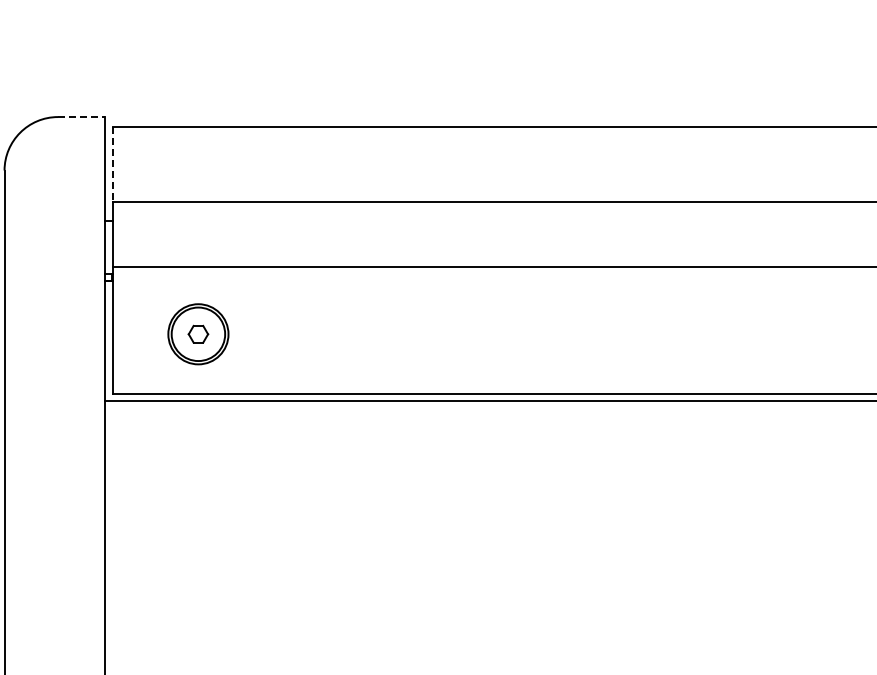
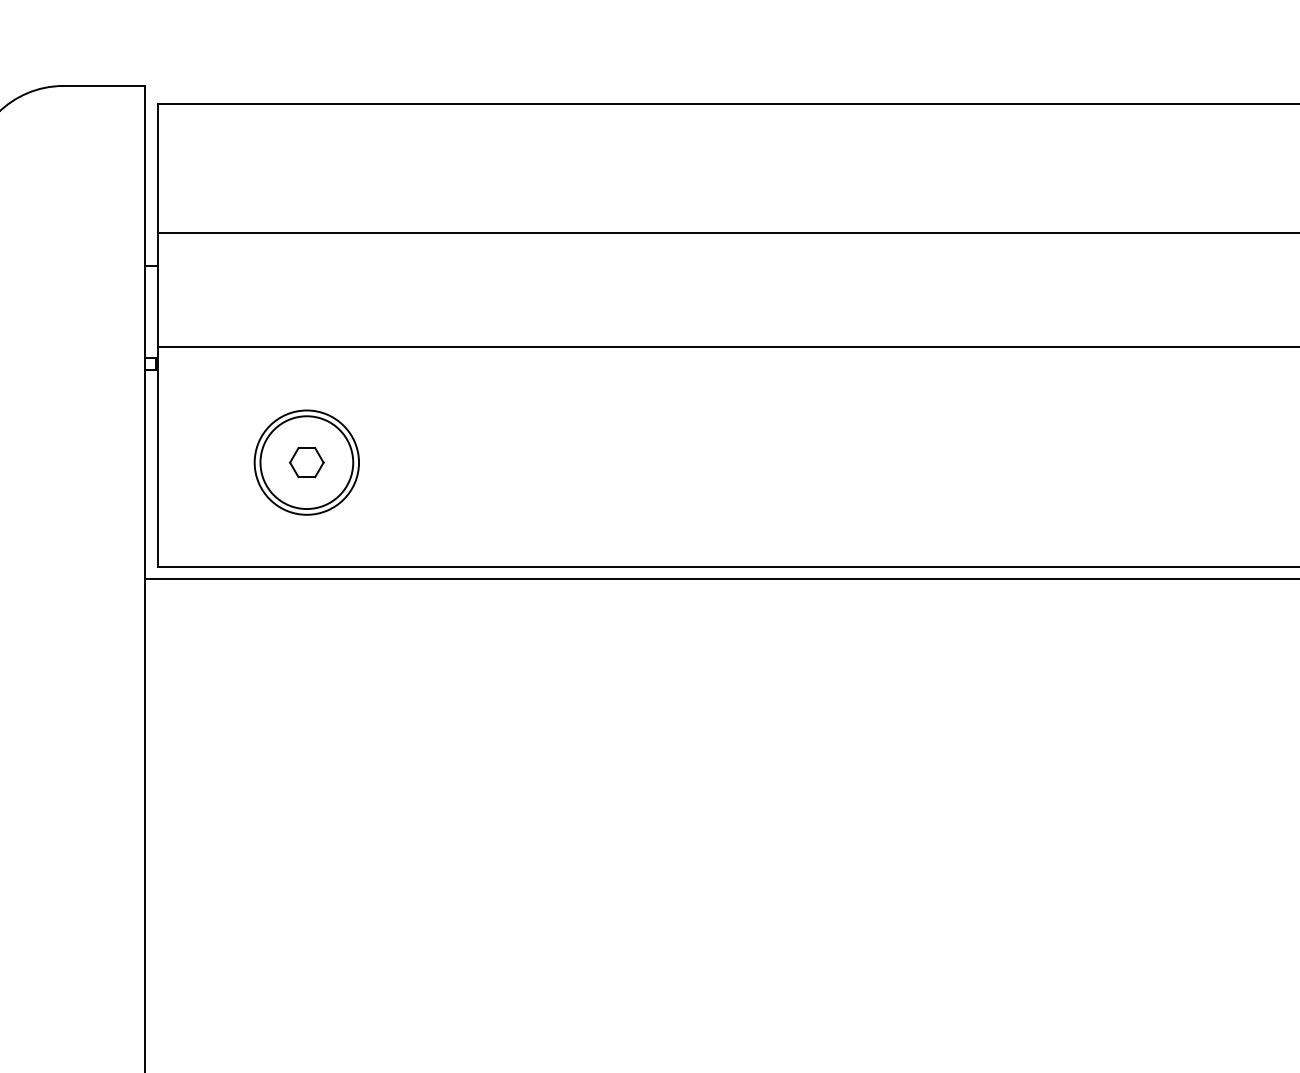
line: (81, 117) -> (104, 86), dashed -> solid
line: (112, 165) -> (157, 169), dashed -> solid

